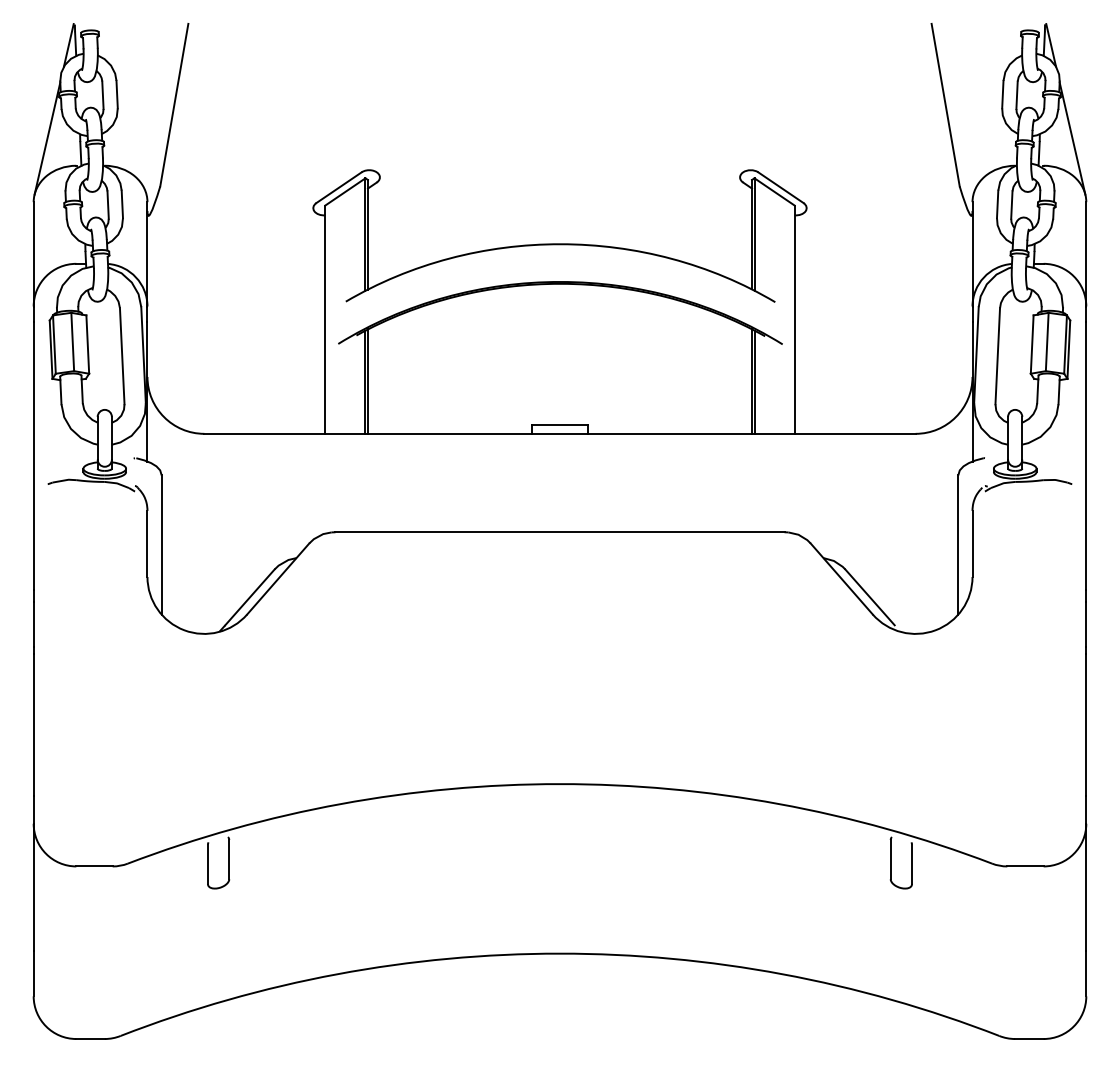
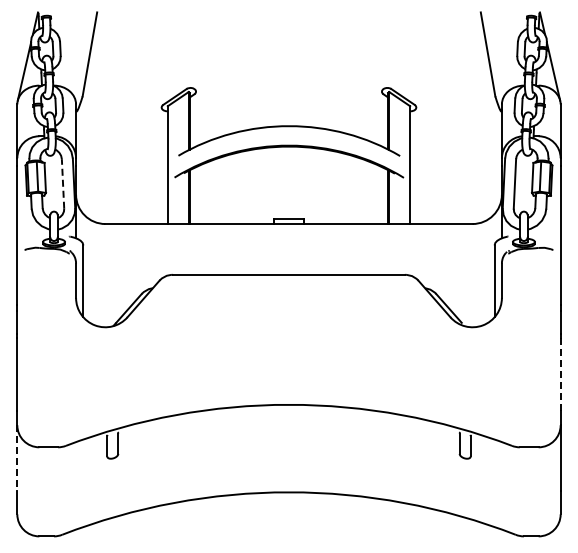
line: (123, 355) -> (63, 183), solid -> dashed
line: (1086, 725) -> (560, 374), solid -> dashed
line: (33, 888) -> (17, 458), solid -> dashed

